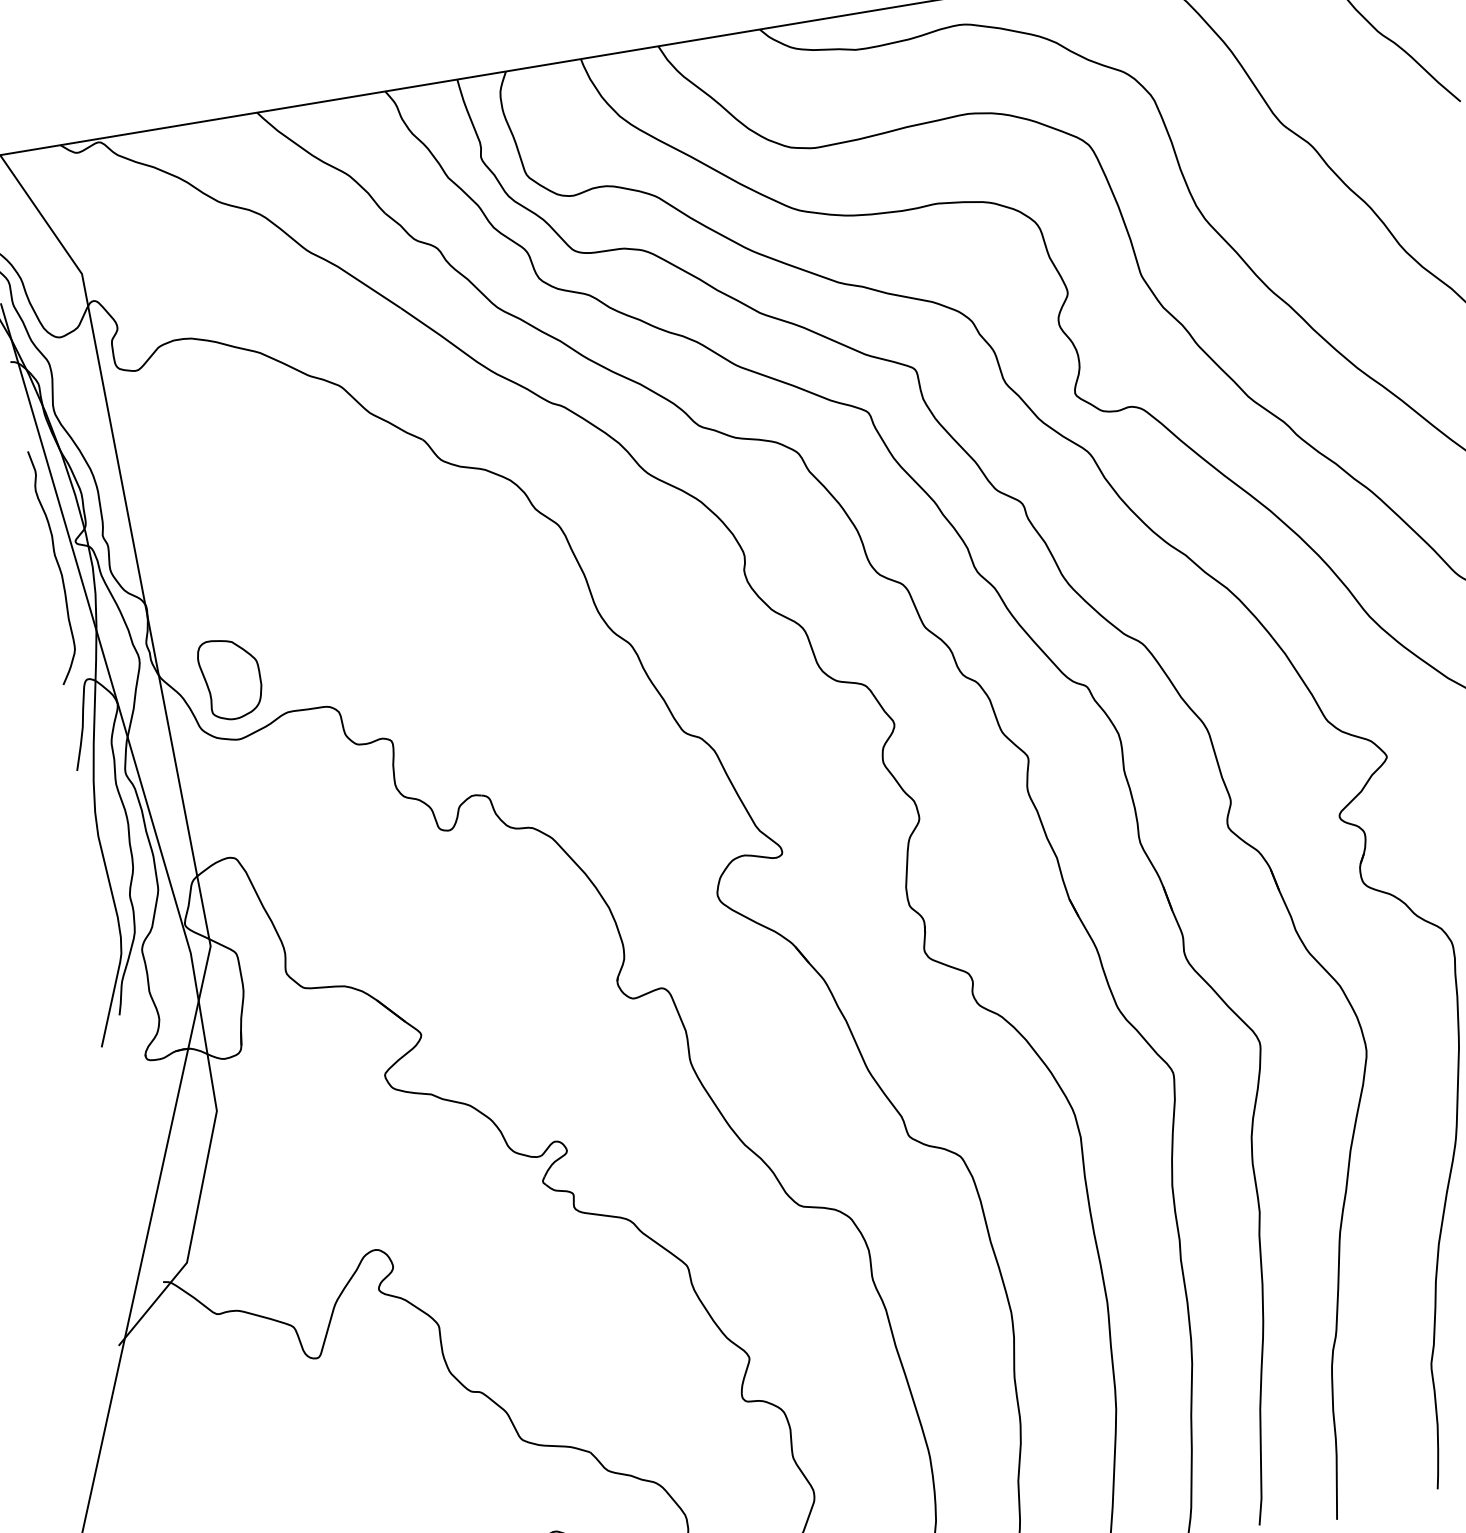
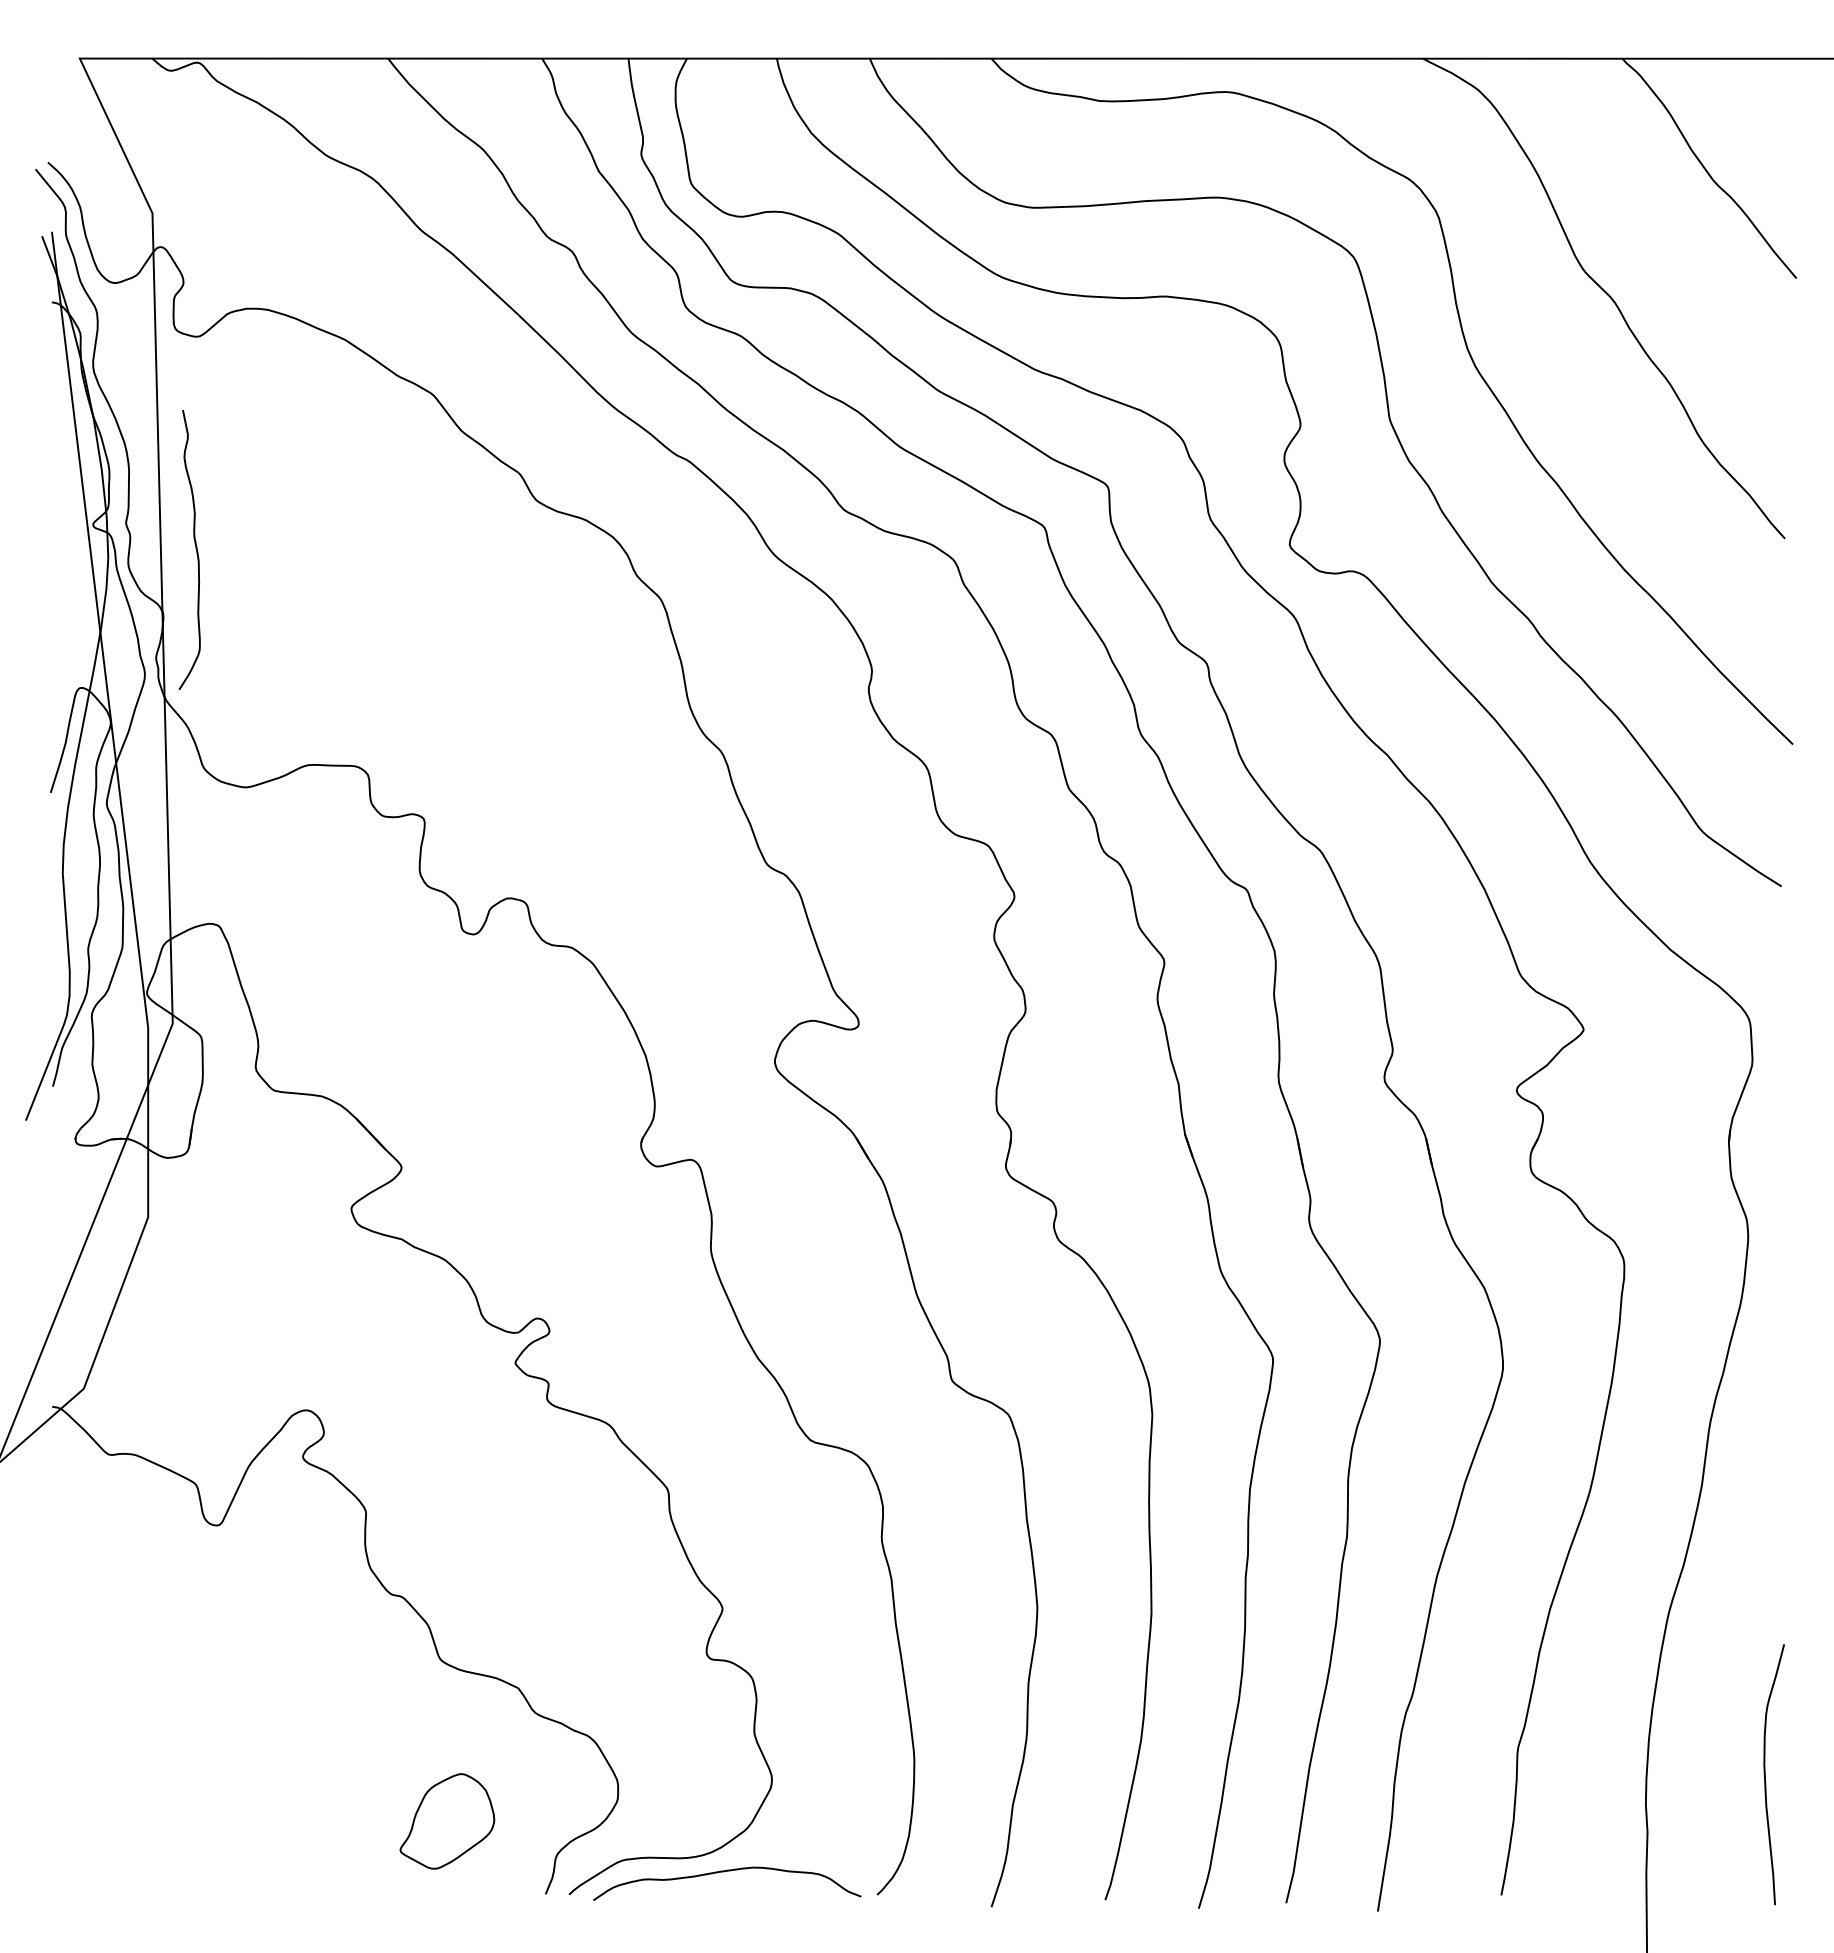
curve: (57, 565) -> (195, 549), moved
part: (230, 678) -> (247, 714), removed

